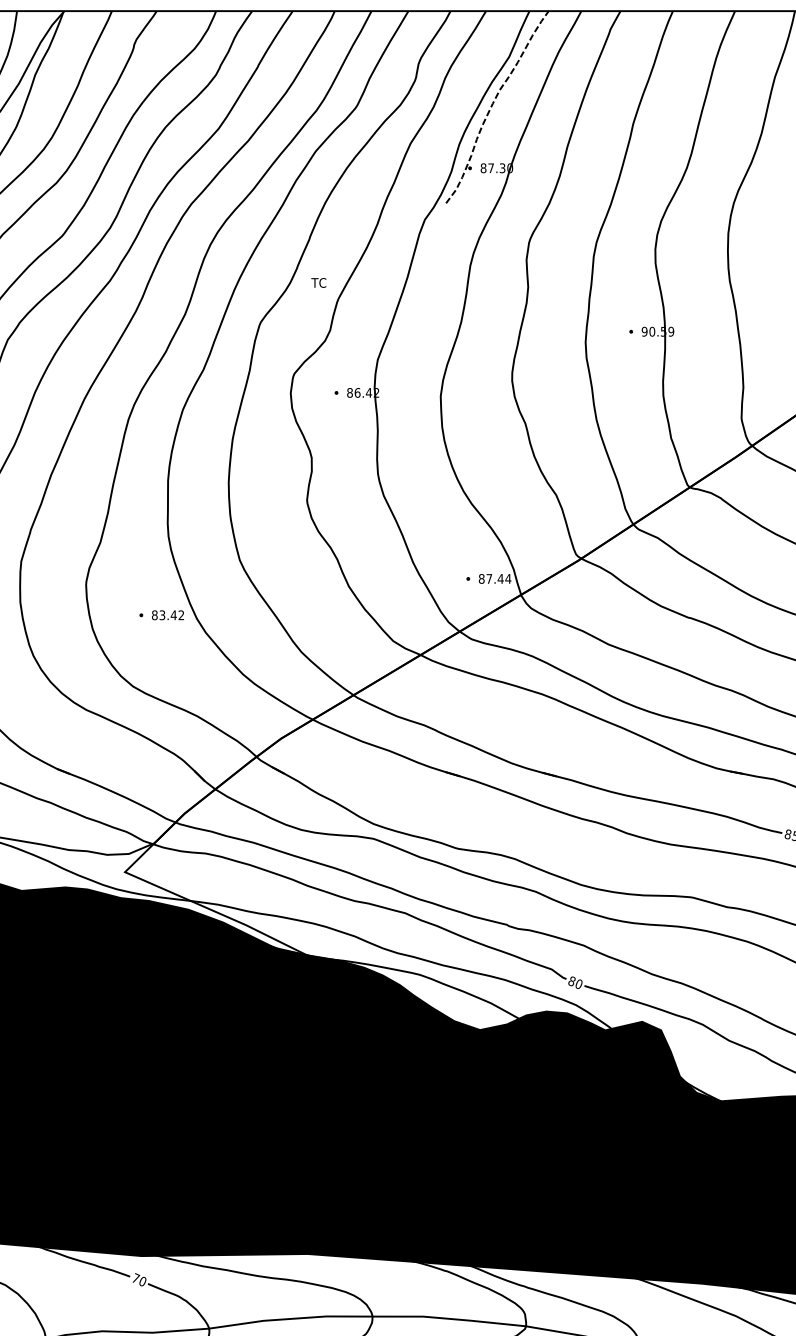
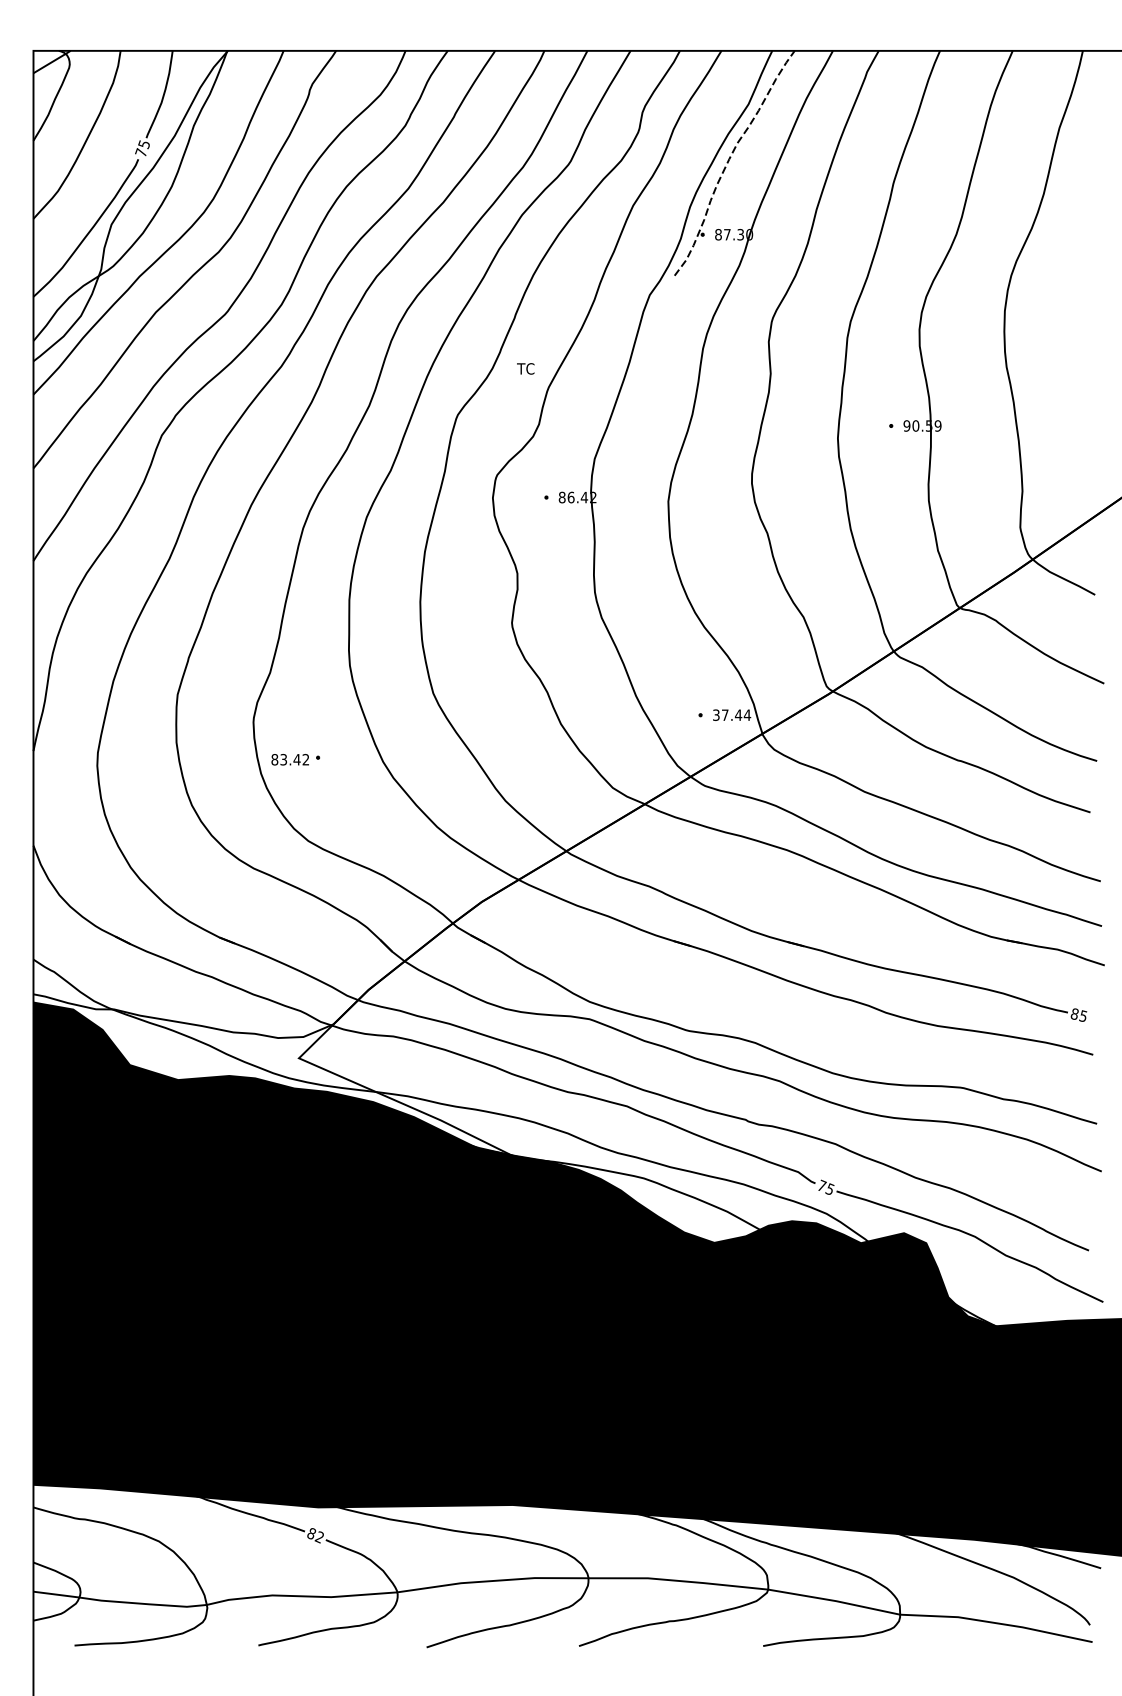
text: (481, 578) -> (716, 714), 87.44 -> 37.44
text: (167, 615) -> (289, 759), moved
text: (575, 981) -> (825, 1186), 80 -> 75
text: (139, 1280) -> (315, 1535), 70 -> 82

